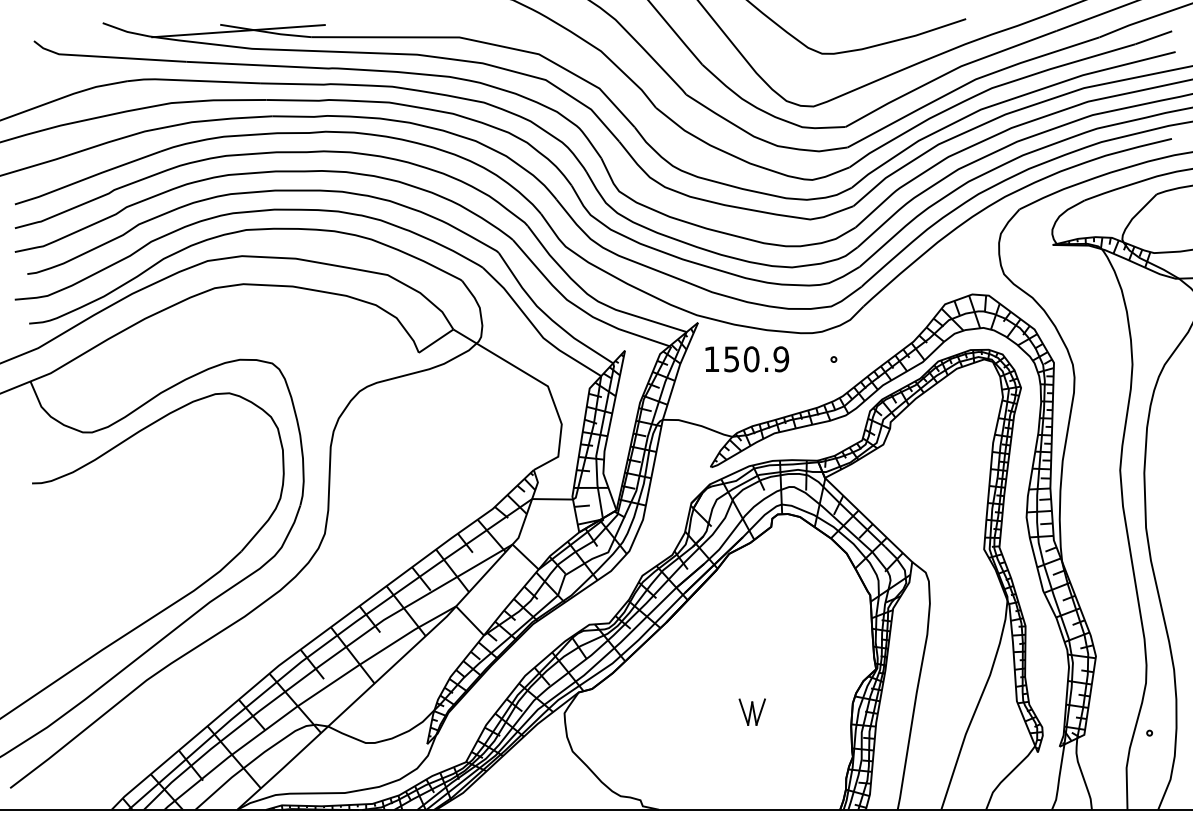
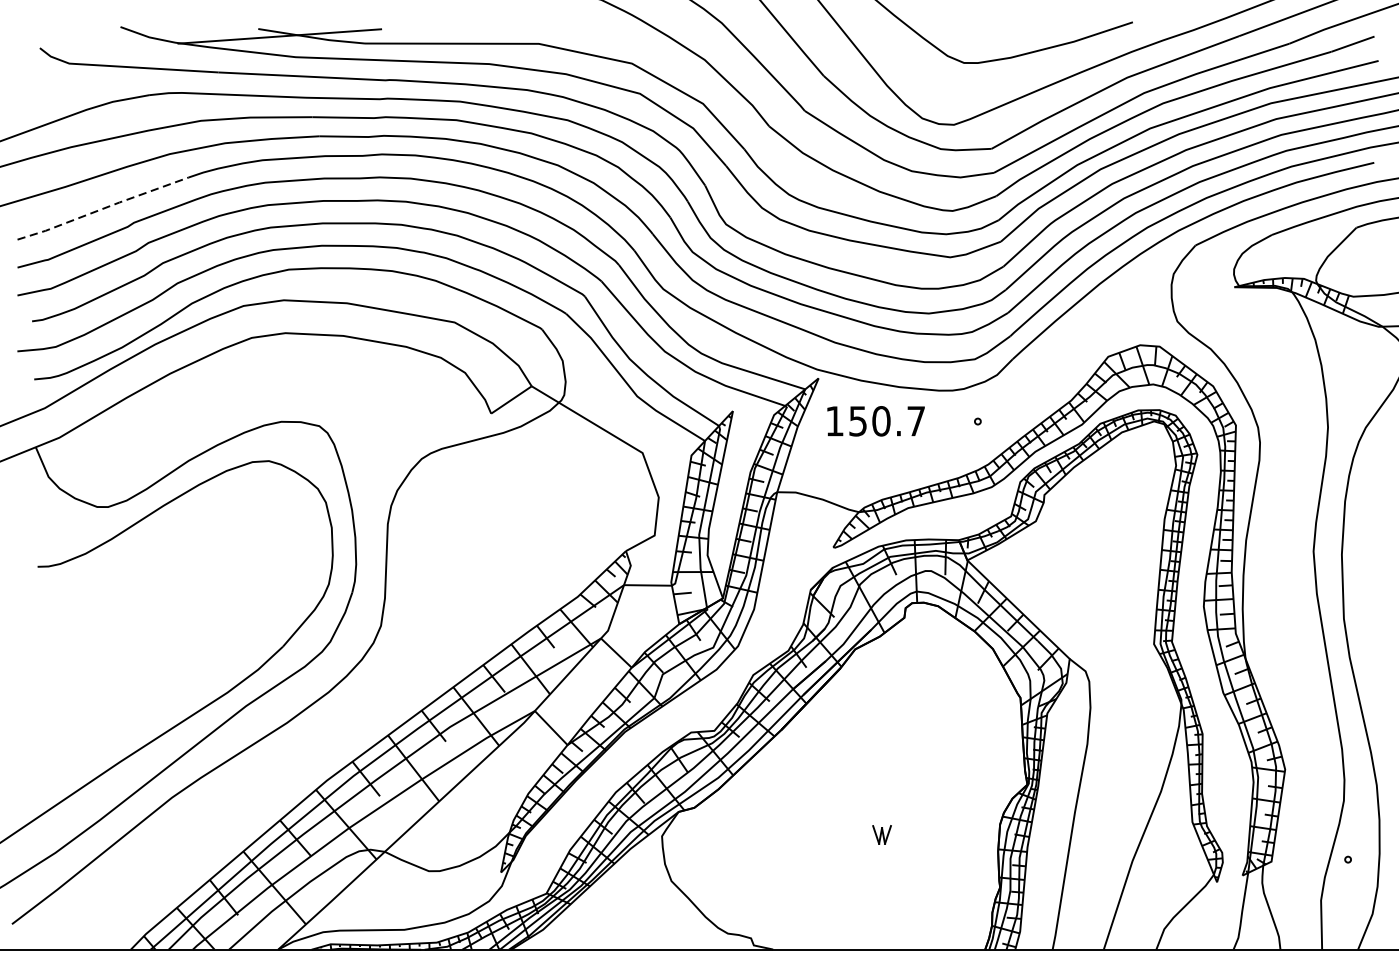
line: (87, 178) -> (102, 209), solid -> dashed
text: (781, 359) -> (916, 421), 150.9 -> 150.7
part: (751, 711) -> (881, 834), size x0.6

